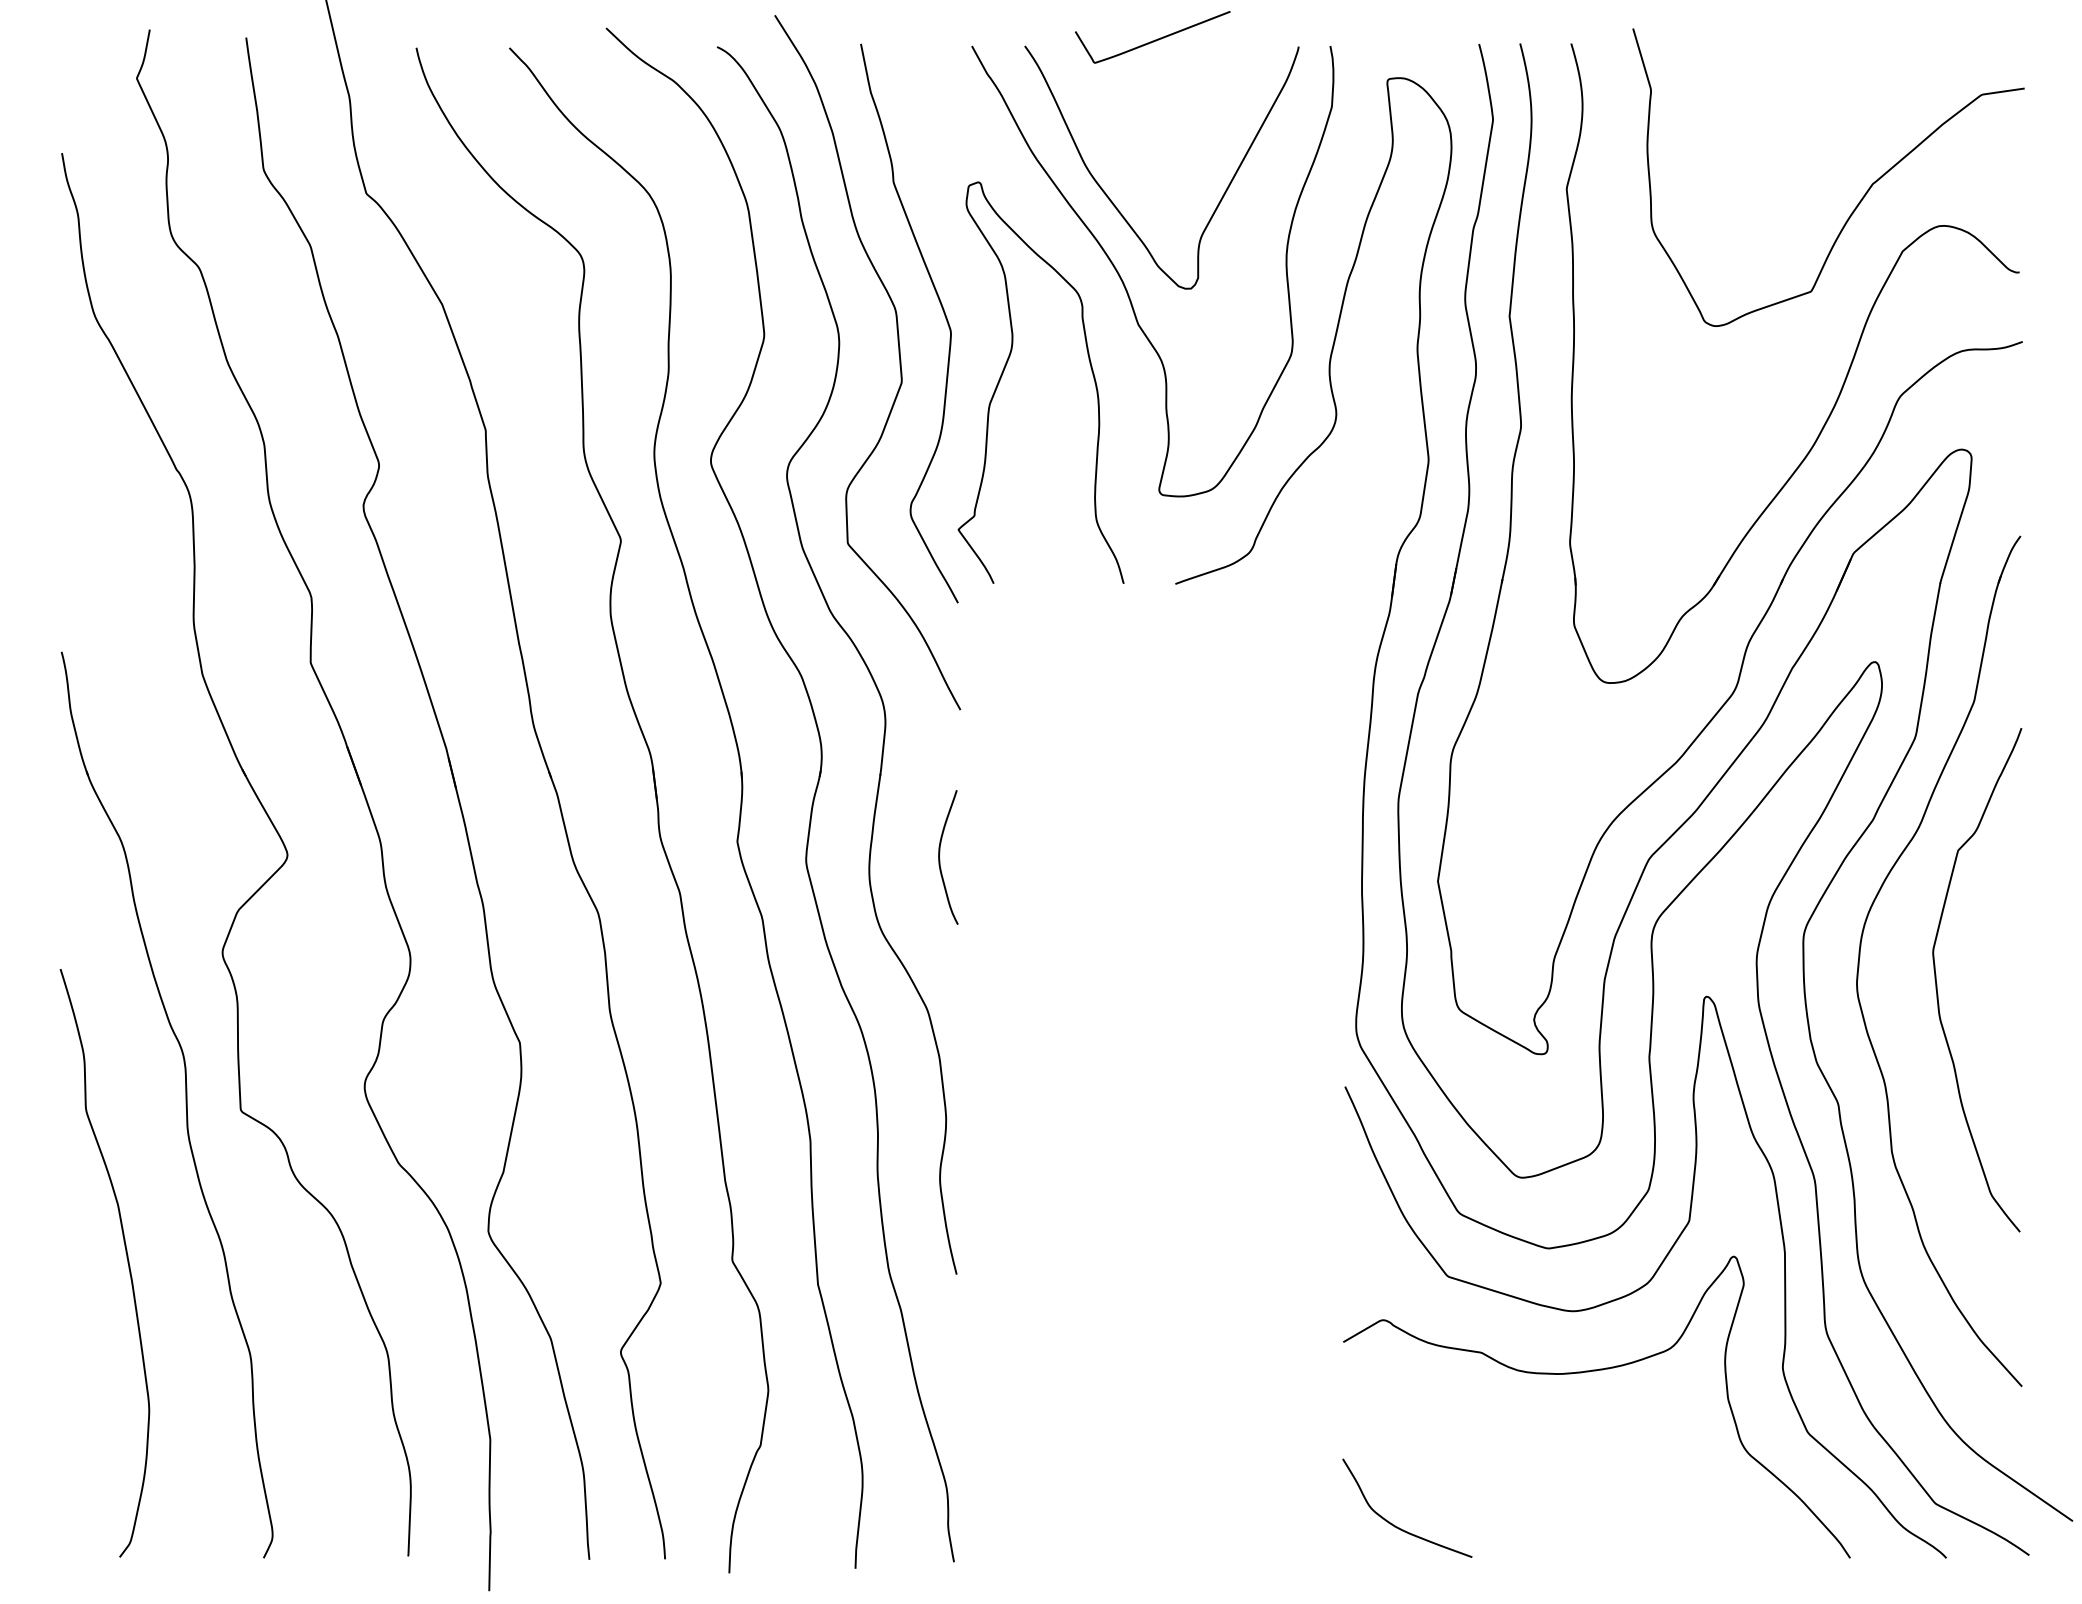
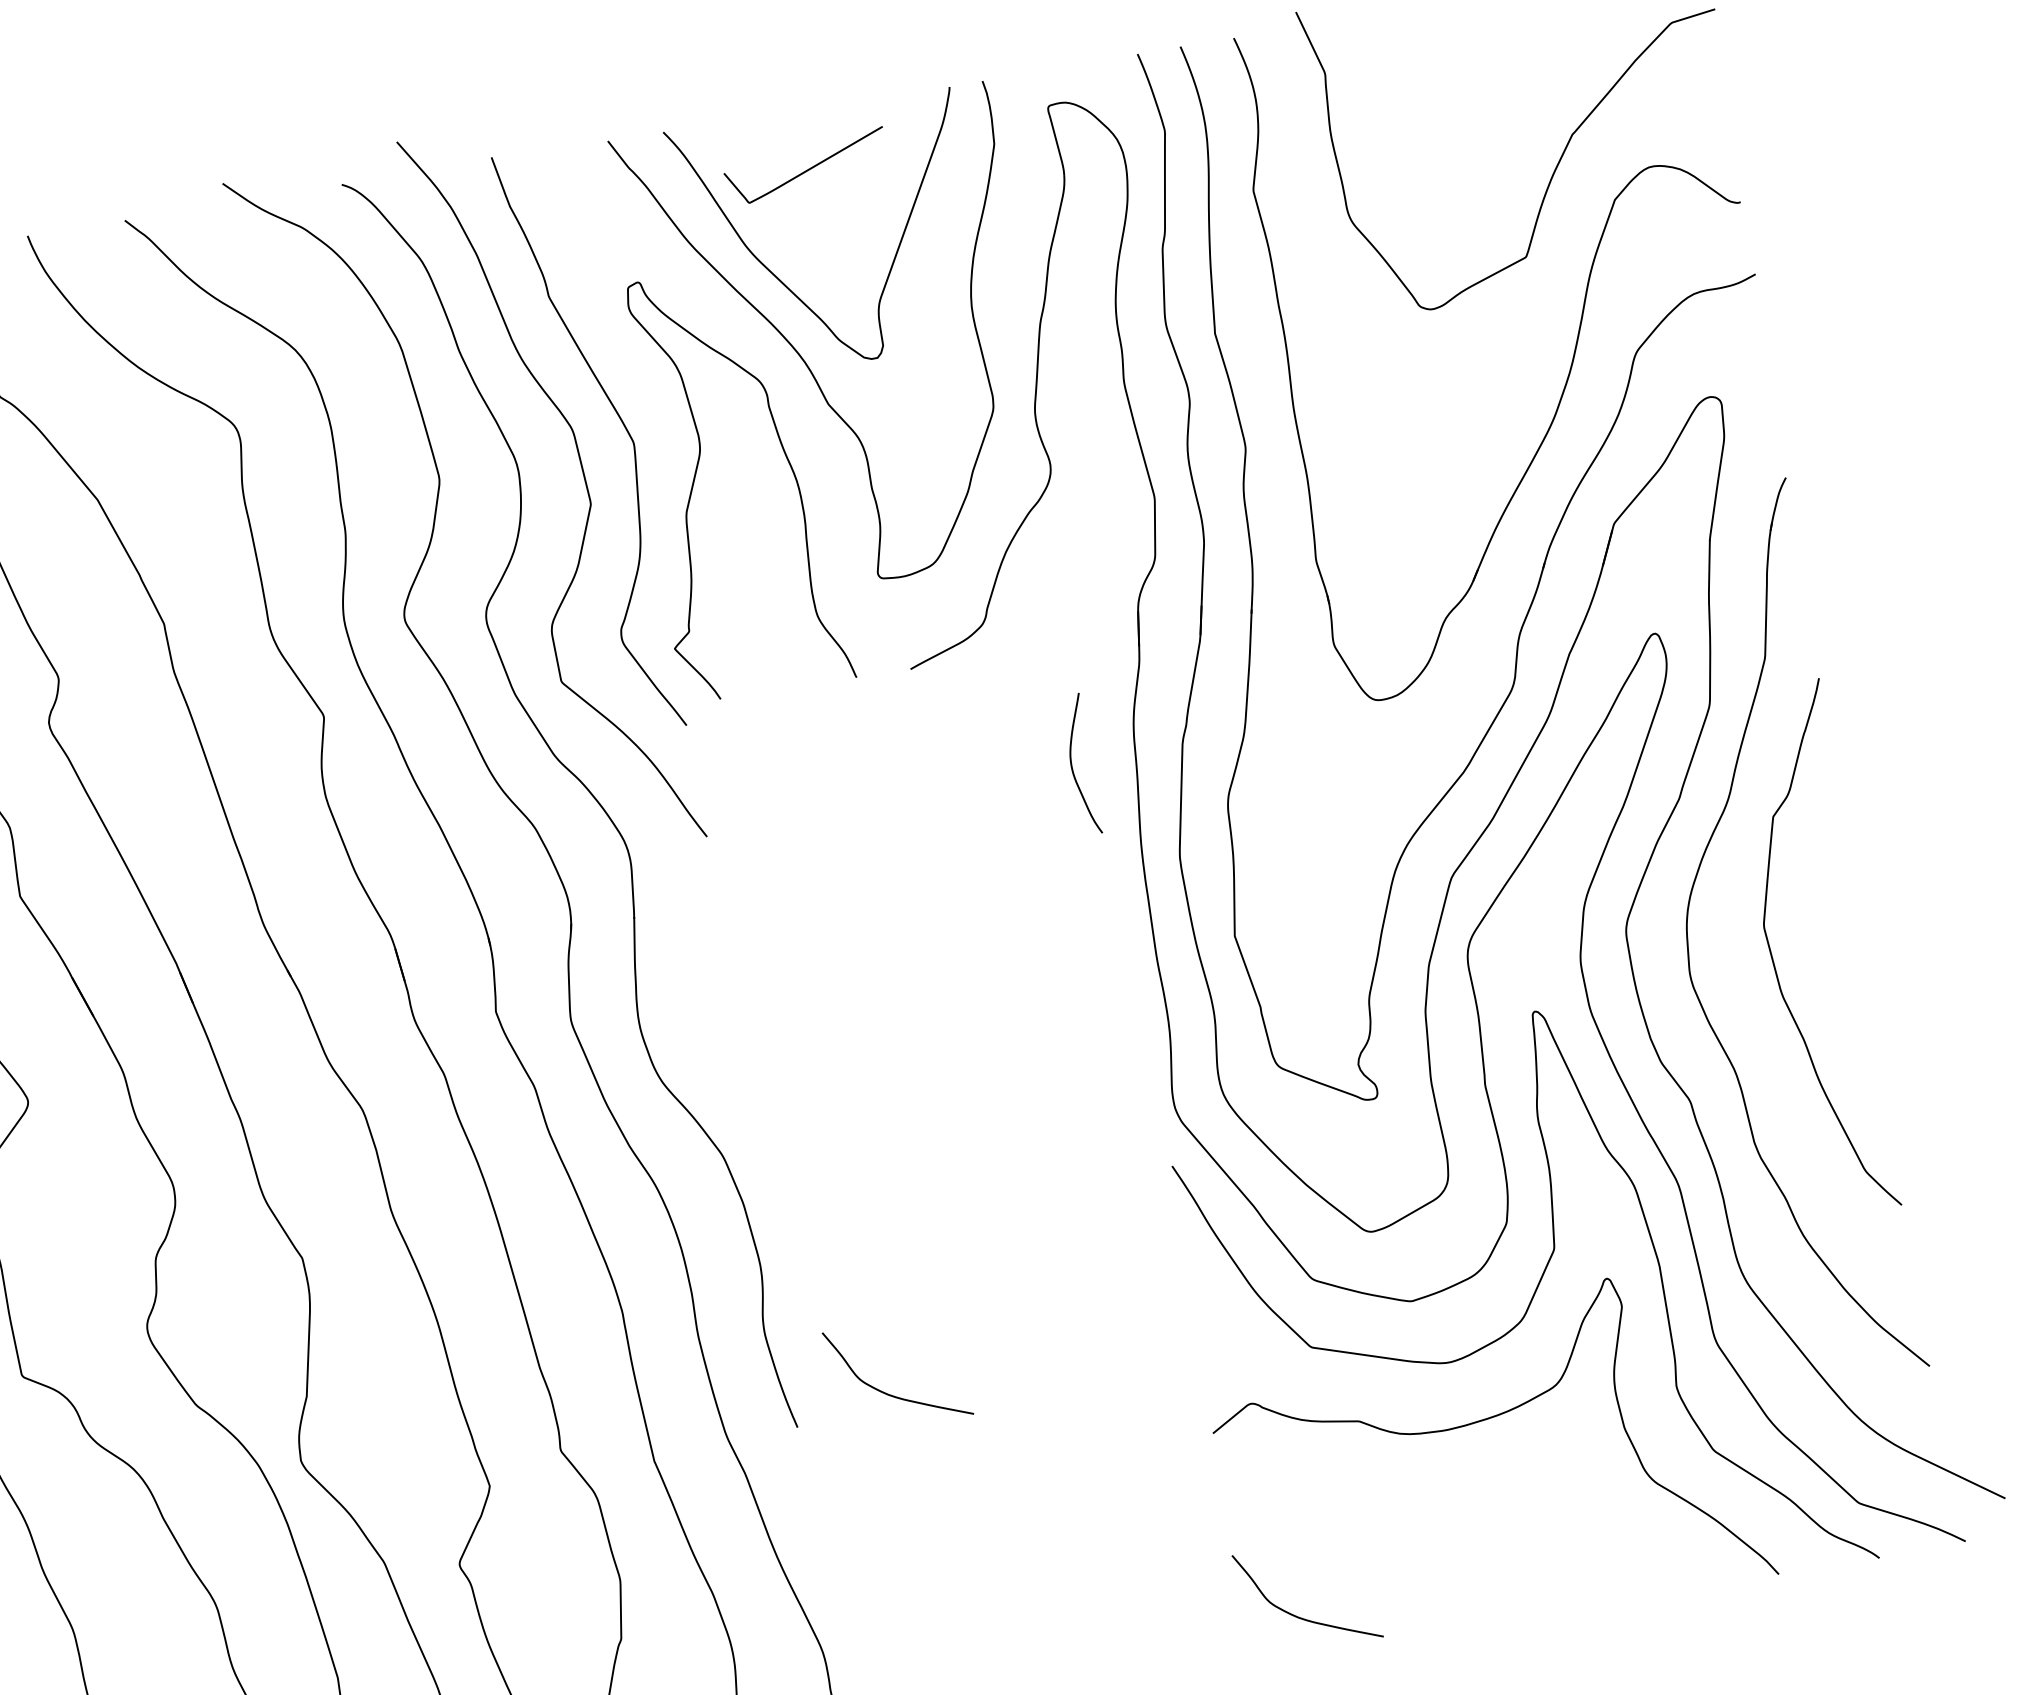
curve: (1152, 40) -> (806, 169), moved
curve: (940, 859) -> (1073, 768), moved
curve: (1045, 1255) -> (887, 1392), added

